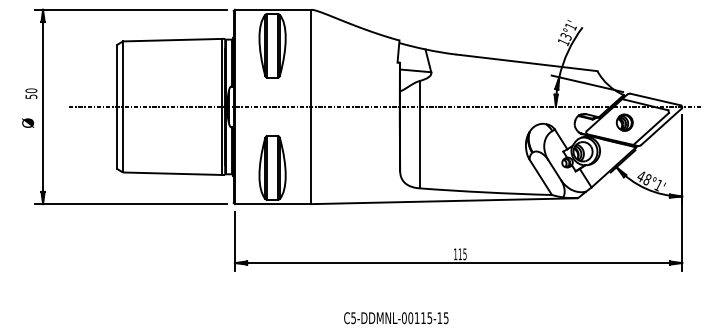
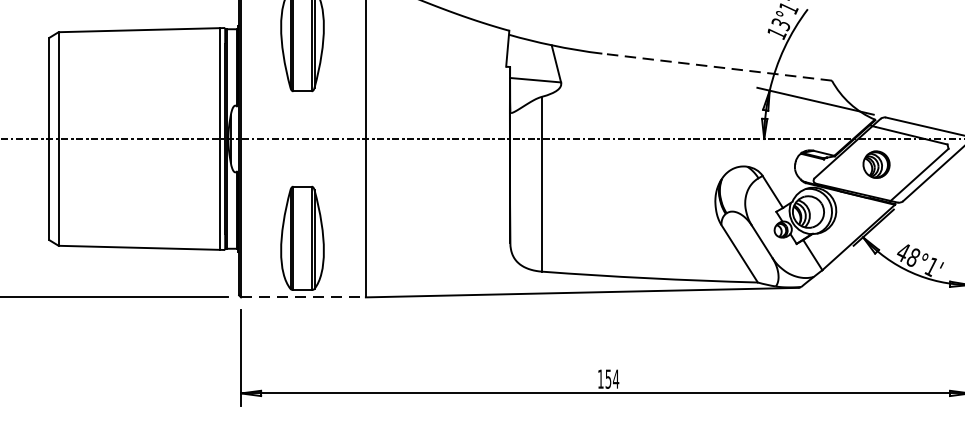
line: (527, 62) -> (717, 66), solid -> dashed
line: (273, 204) -> (303, 297), solid -> dashed
text: (462, 254) -> (612, 379), 115 -> 154

